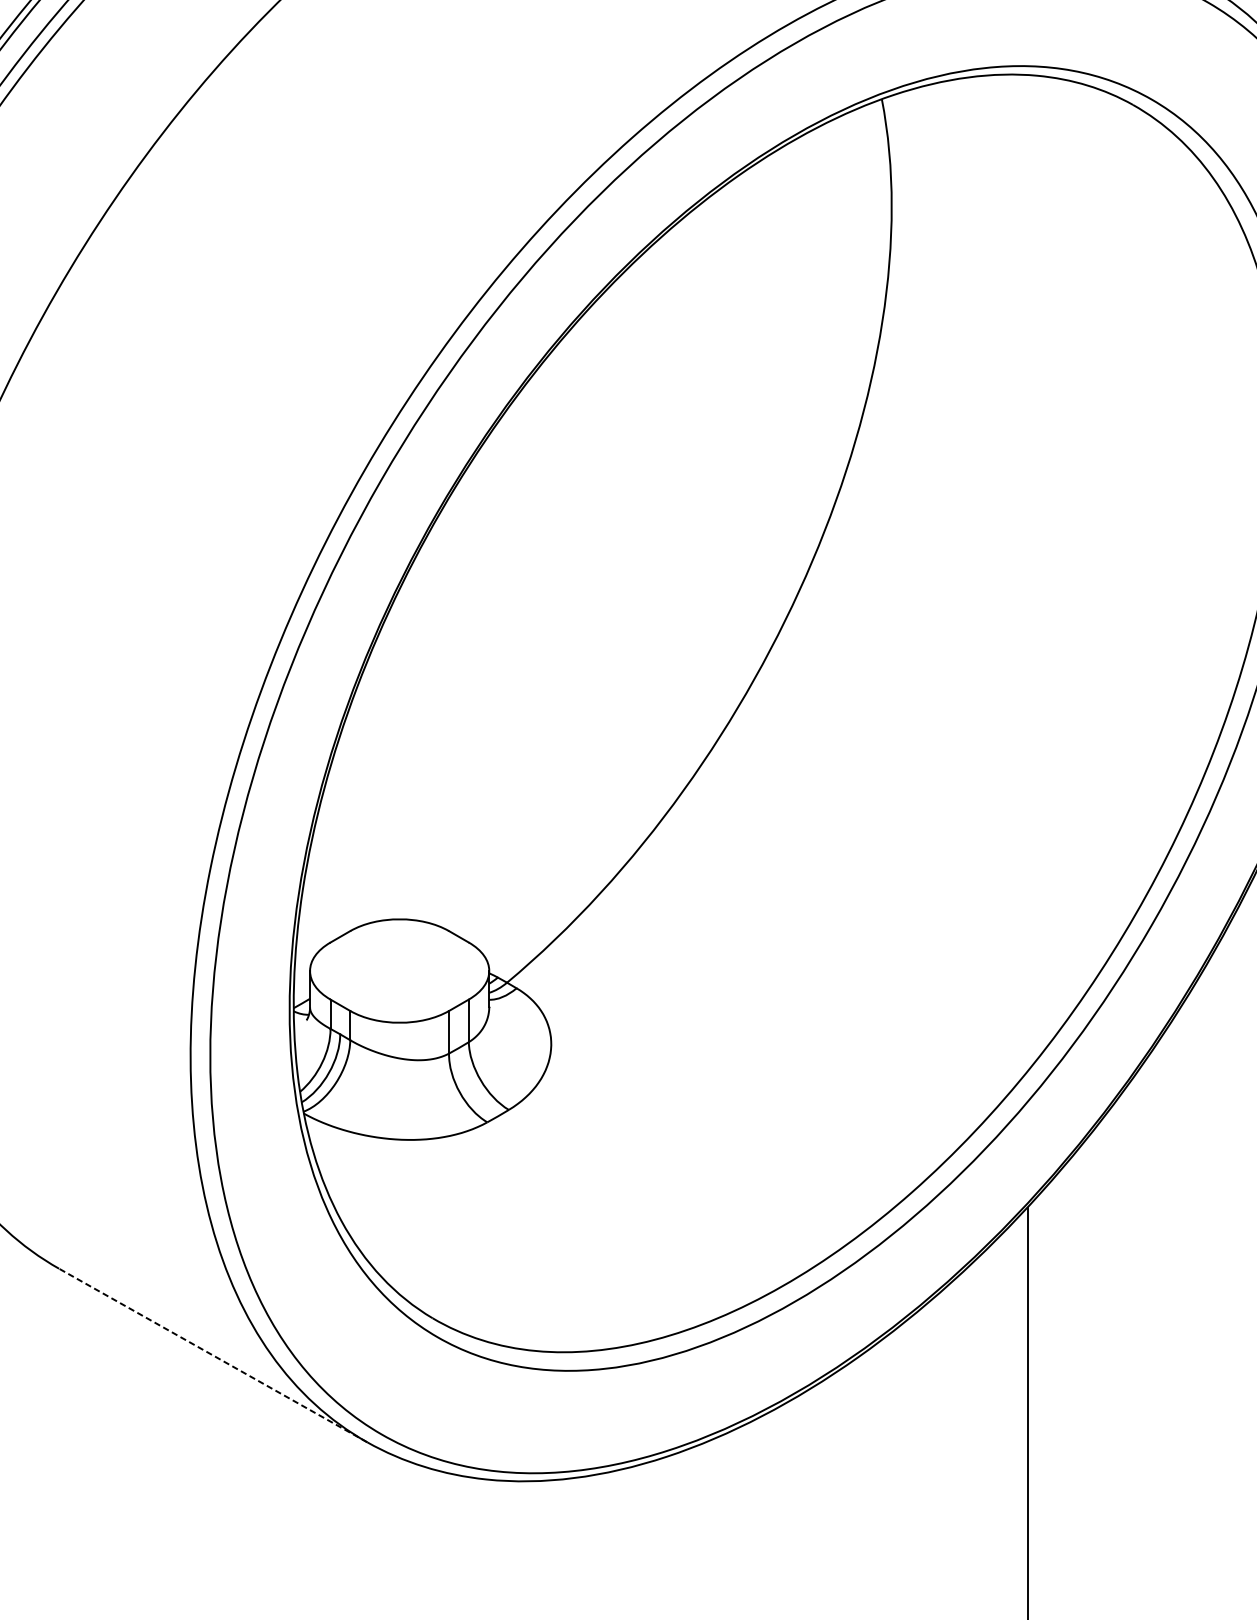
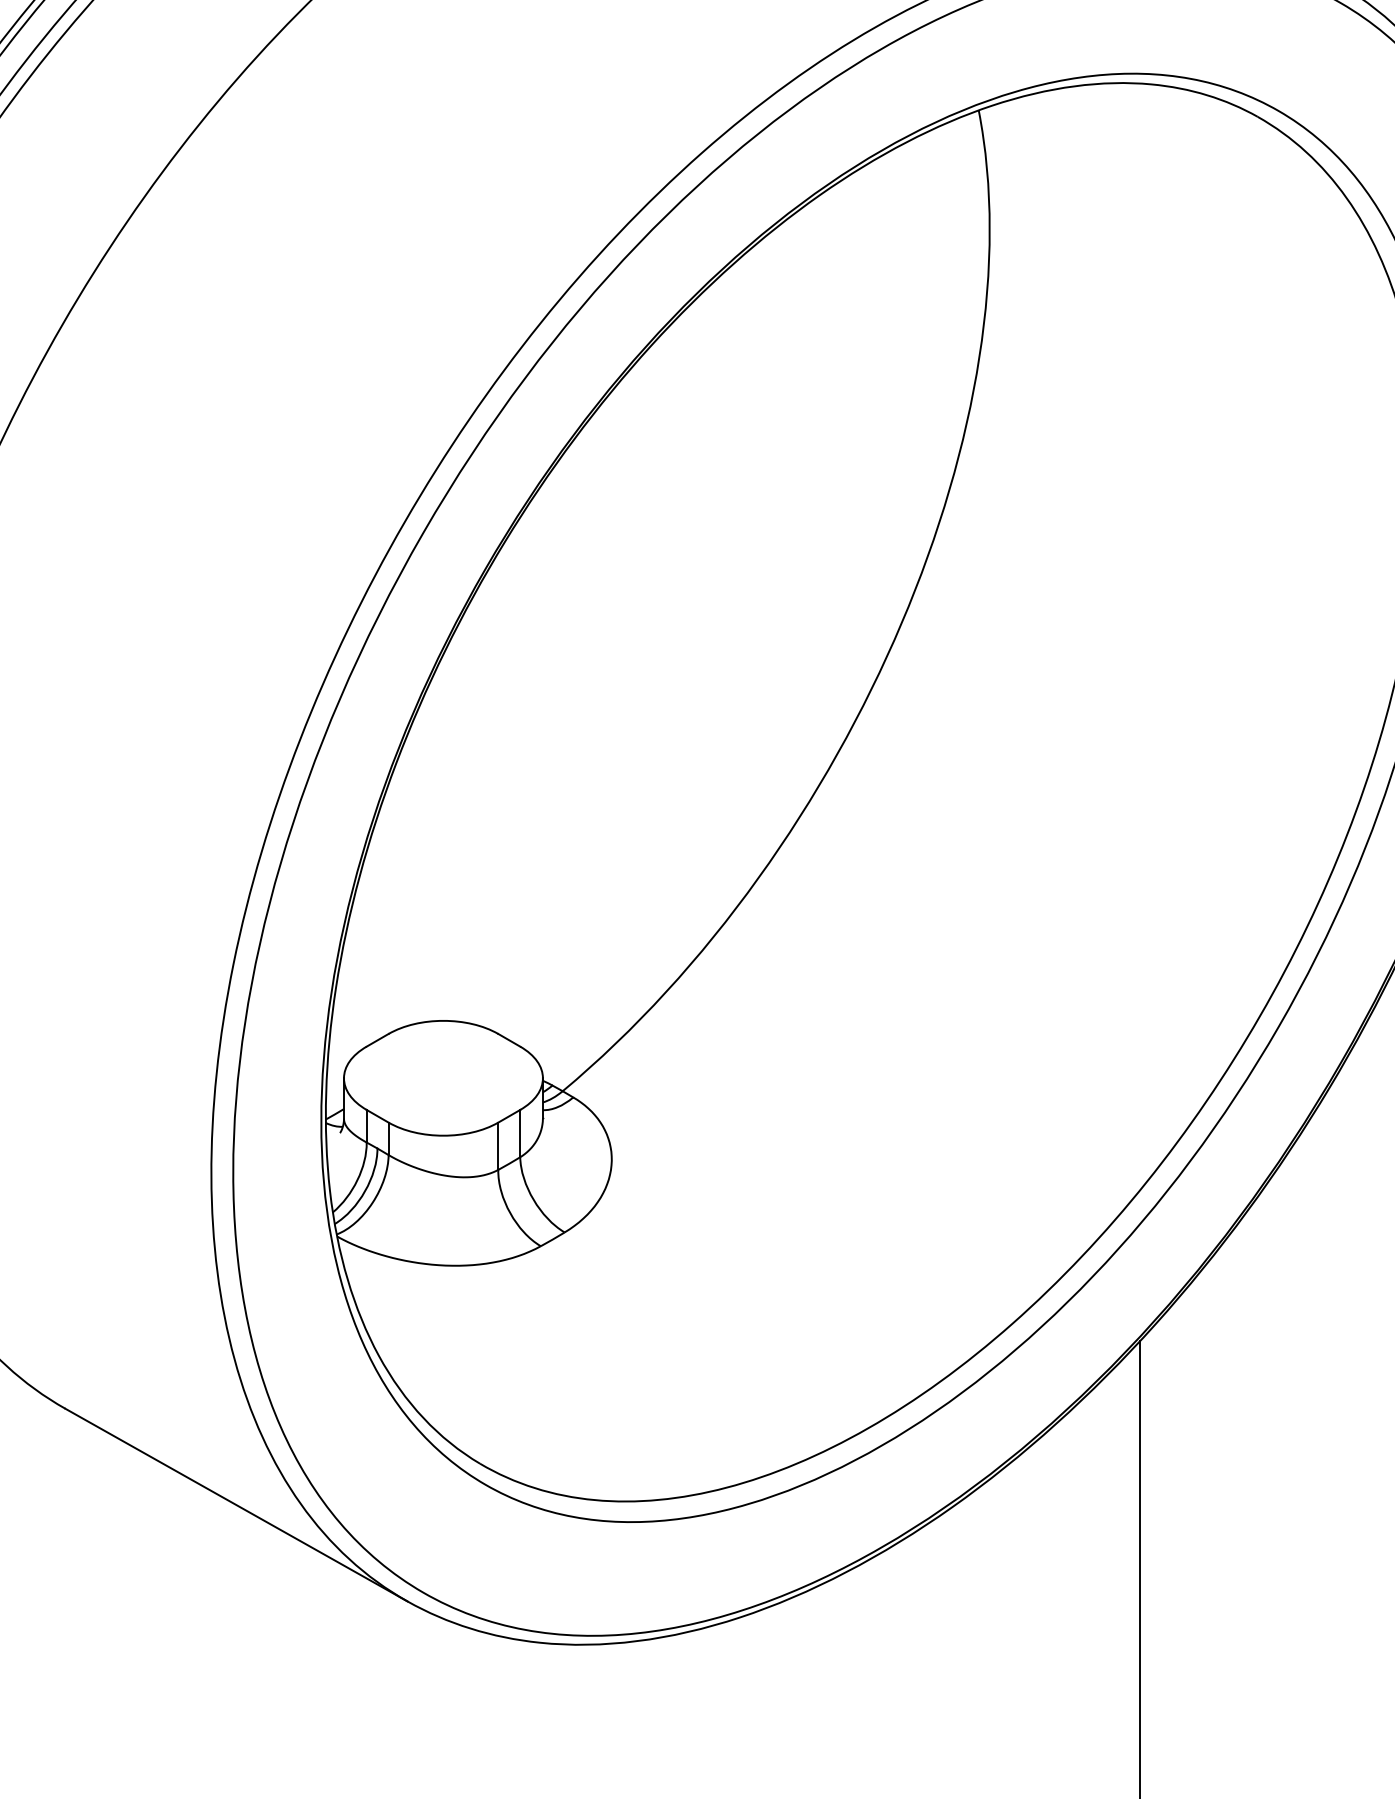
line: (213, 1354) -> (236, 1504), dashed -> solid

